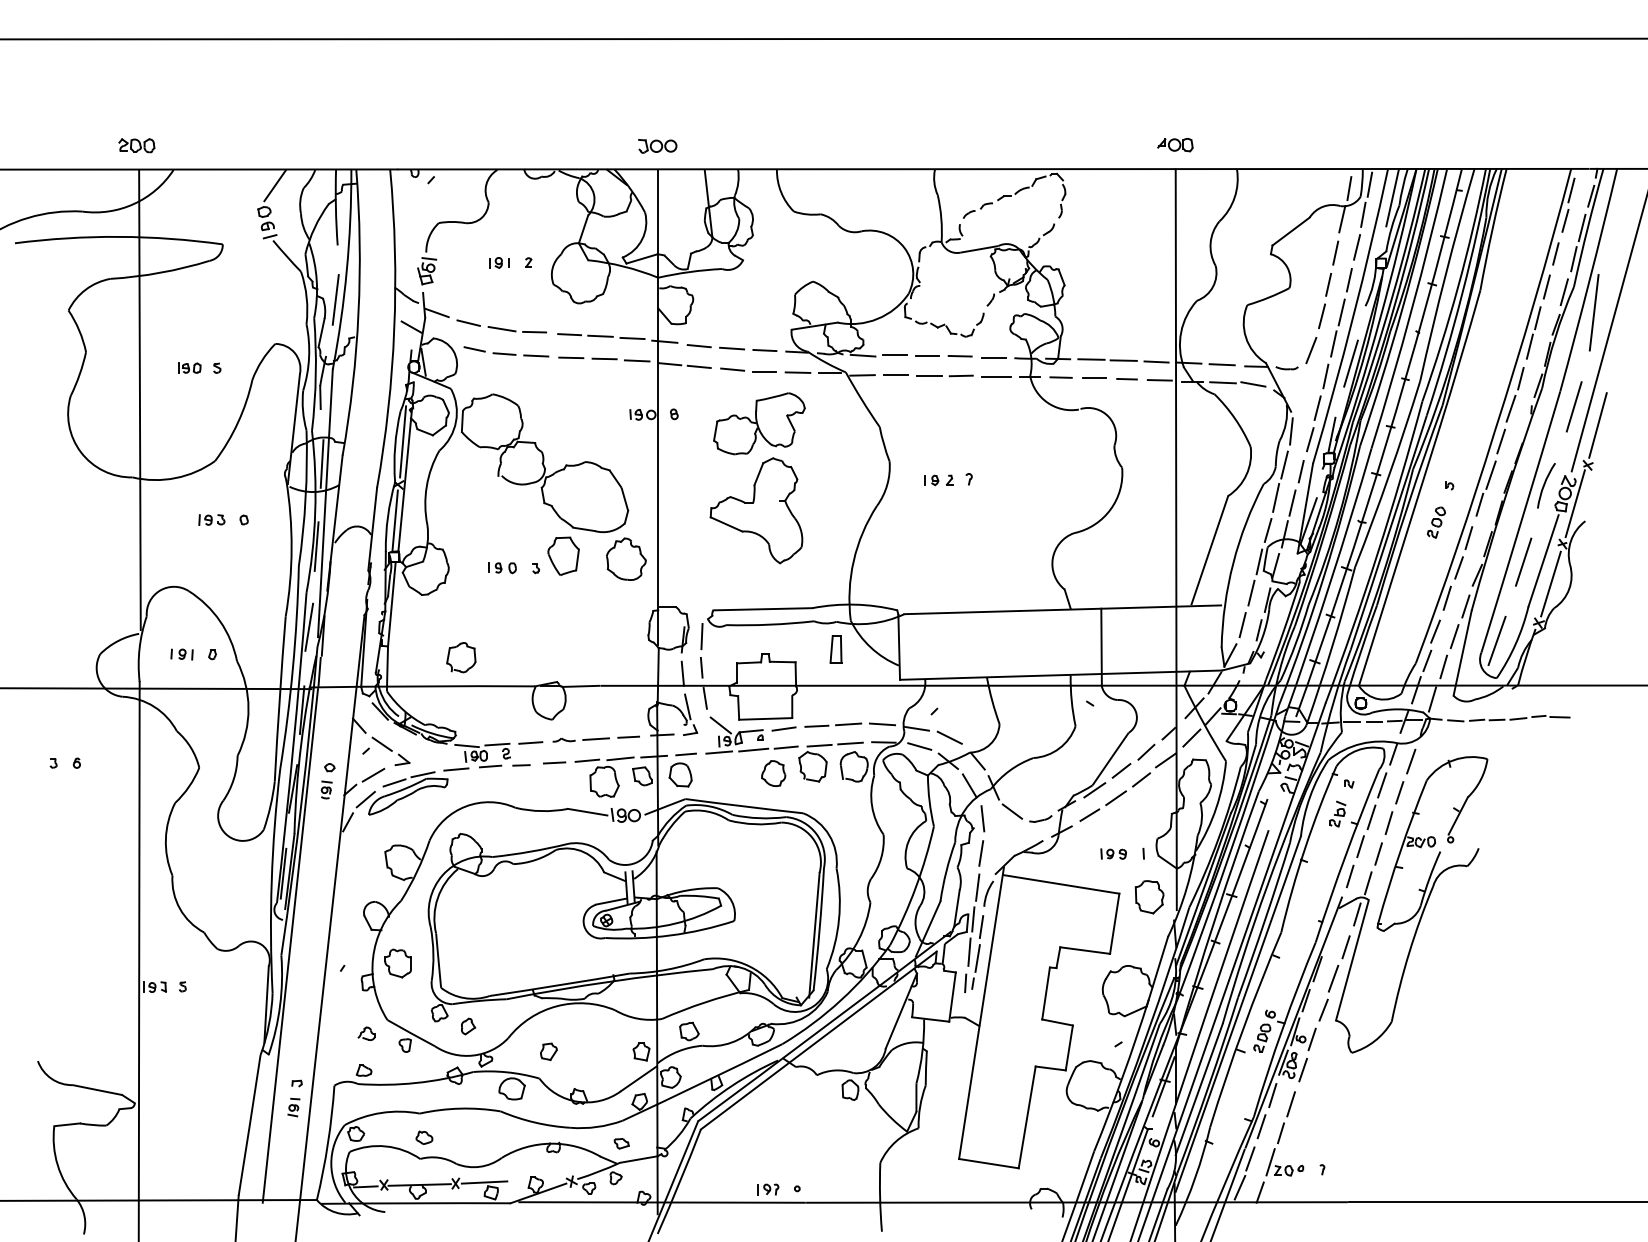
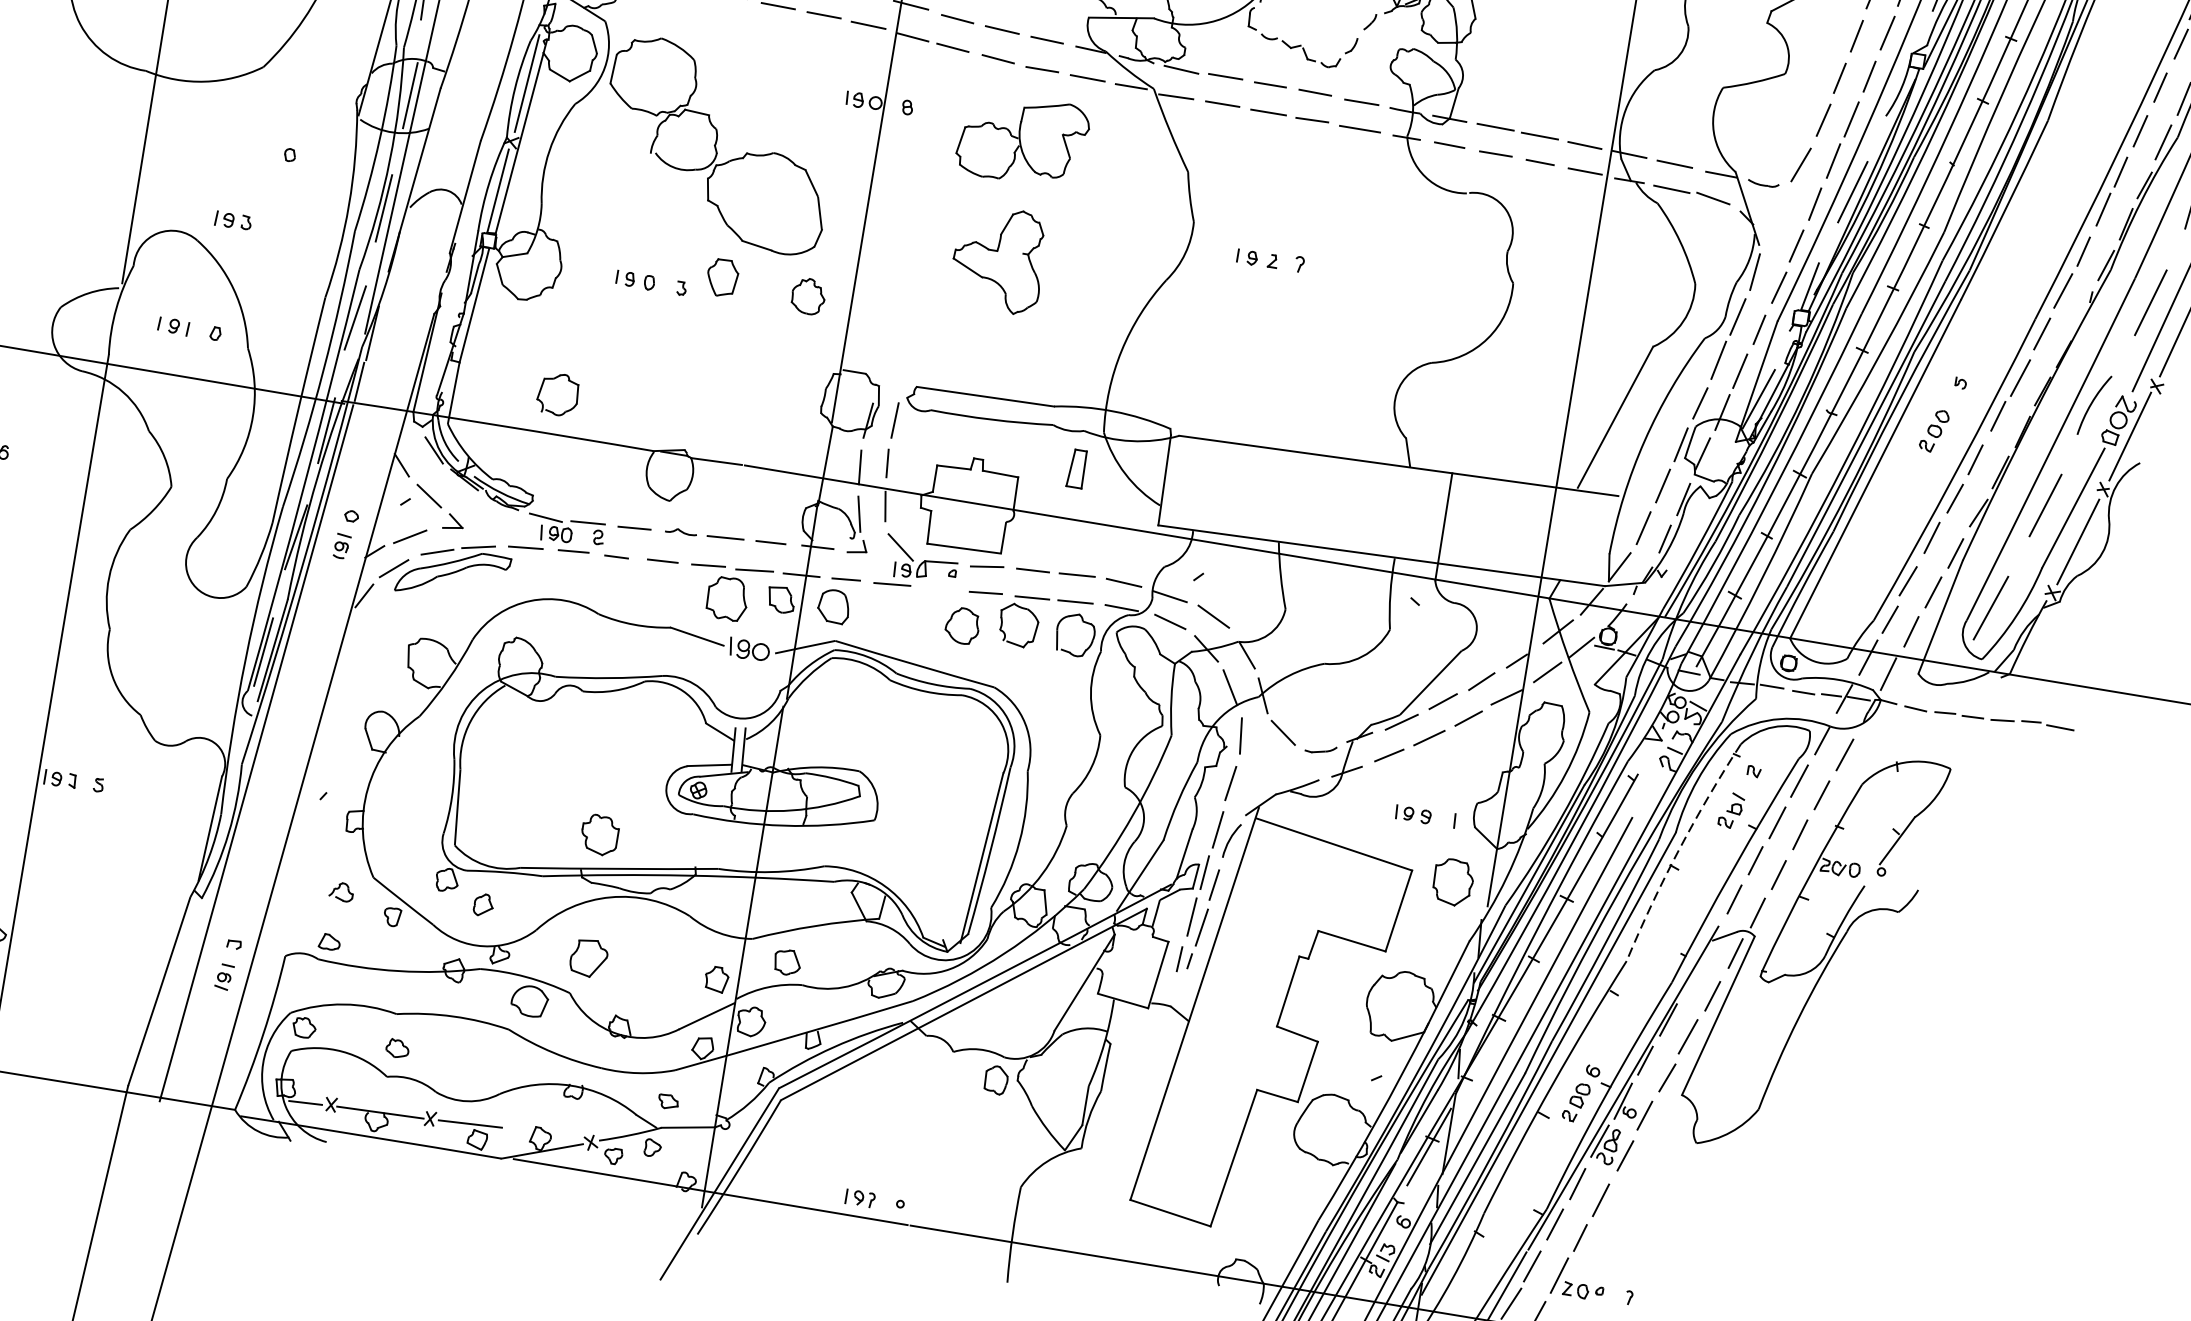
part: (756, 510) -> (999, 259), size x0.7
part: (211, 519) -> (232, 220), moved
part: (563, 555) -> (722, 277), size x0.7
part: (626, 558) -> (808, 295), size x0.6
line: (753, 749) -> (940, 588), removed
arc: (1305, 848) -> (1679, 850), solid -> dashed
part: (397, 963) -> (598, 834), moved
part: (548, 1051) -> (588, 957), size x1.6

